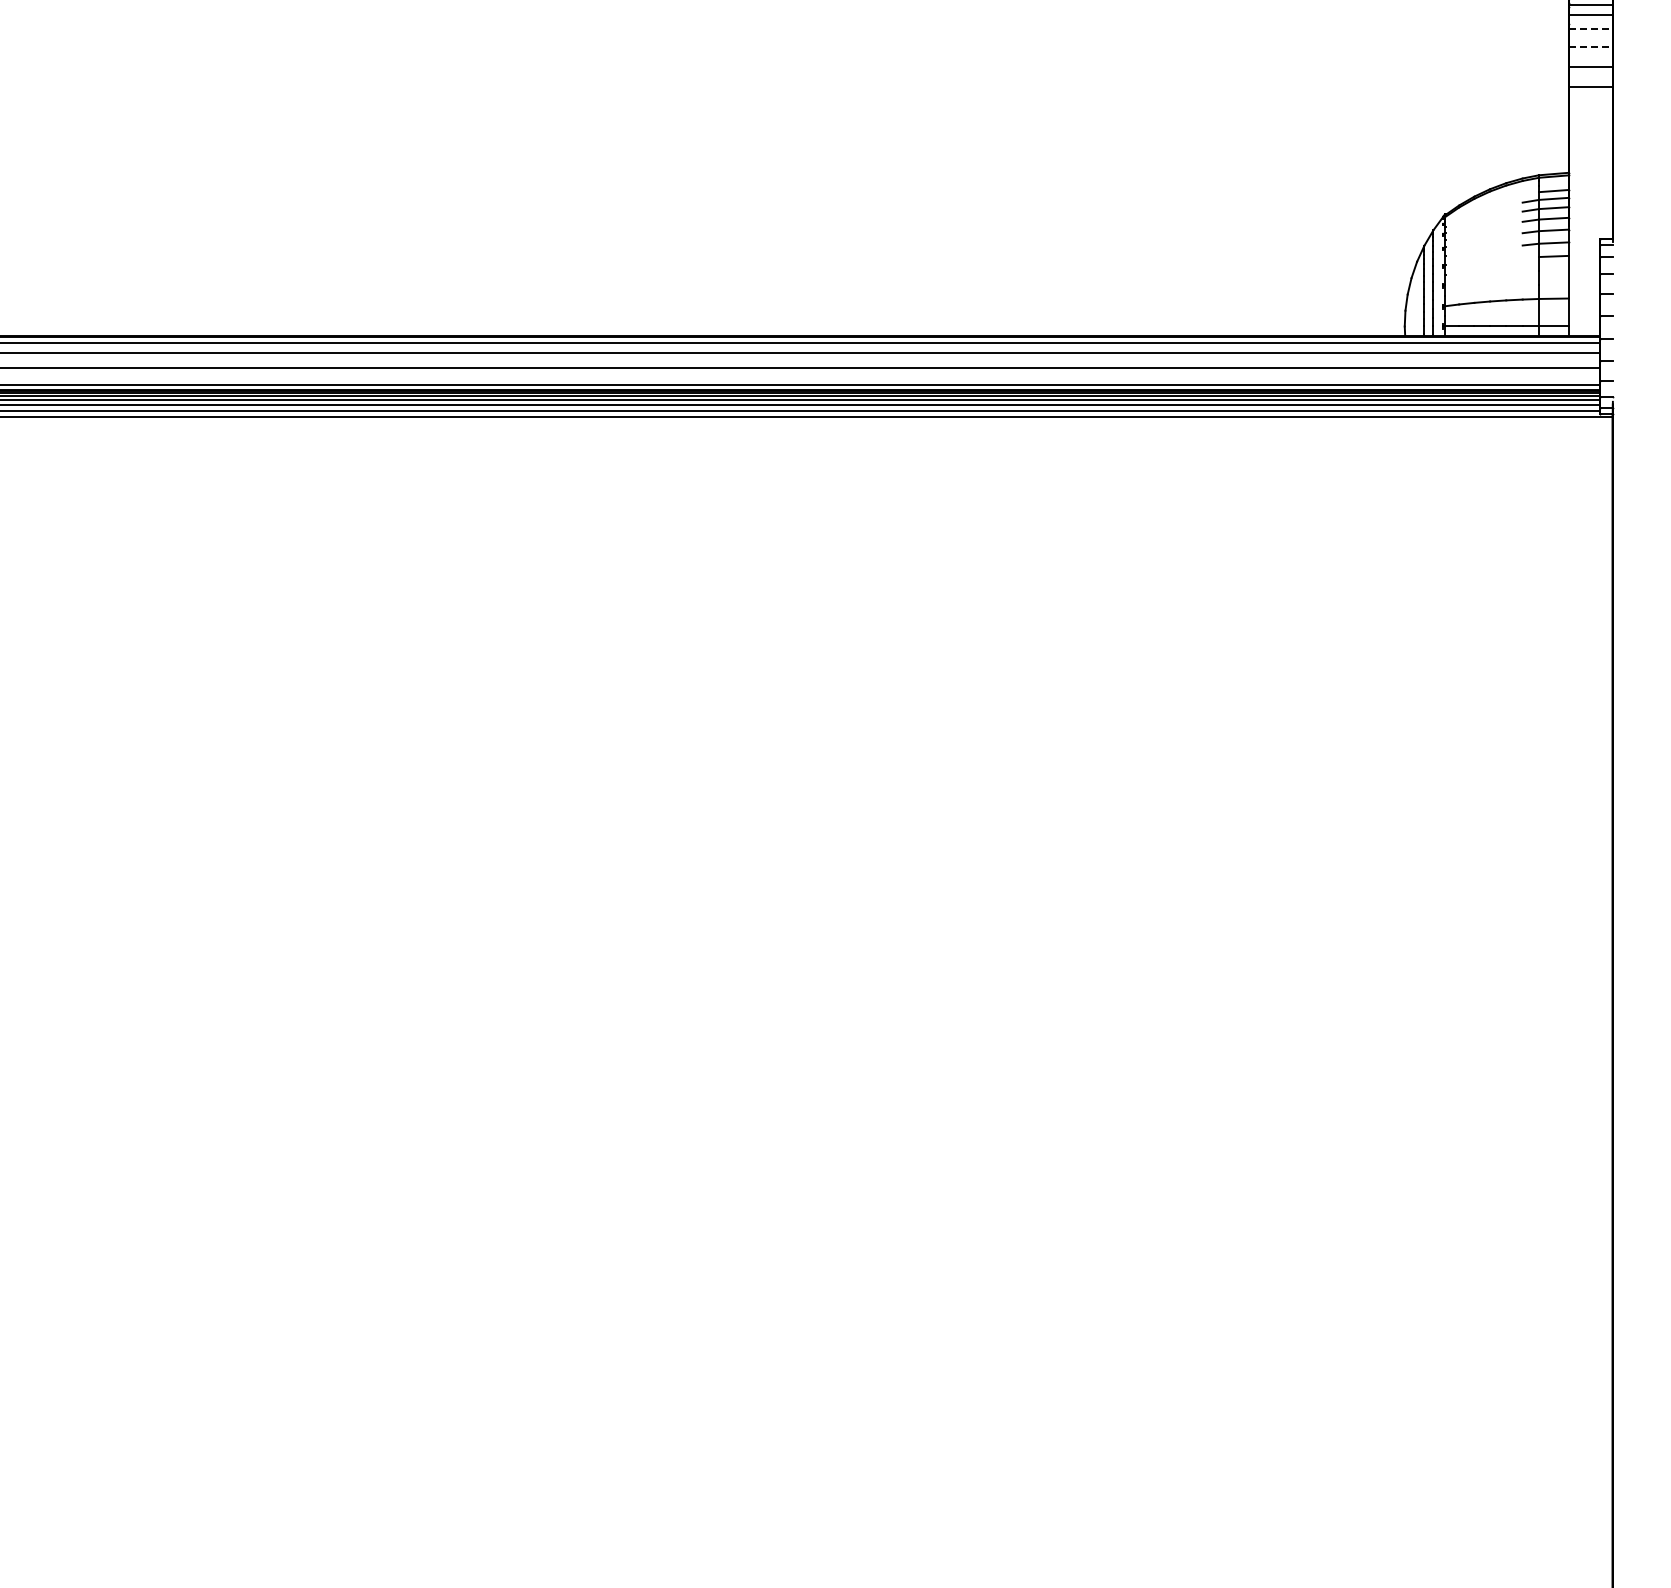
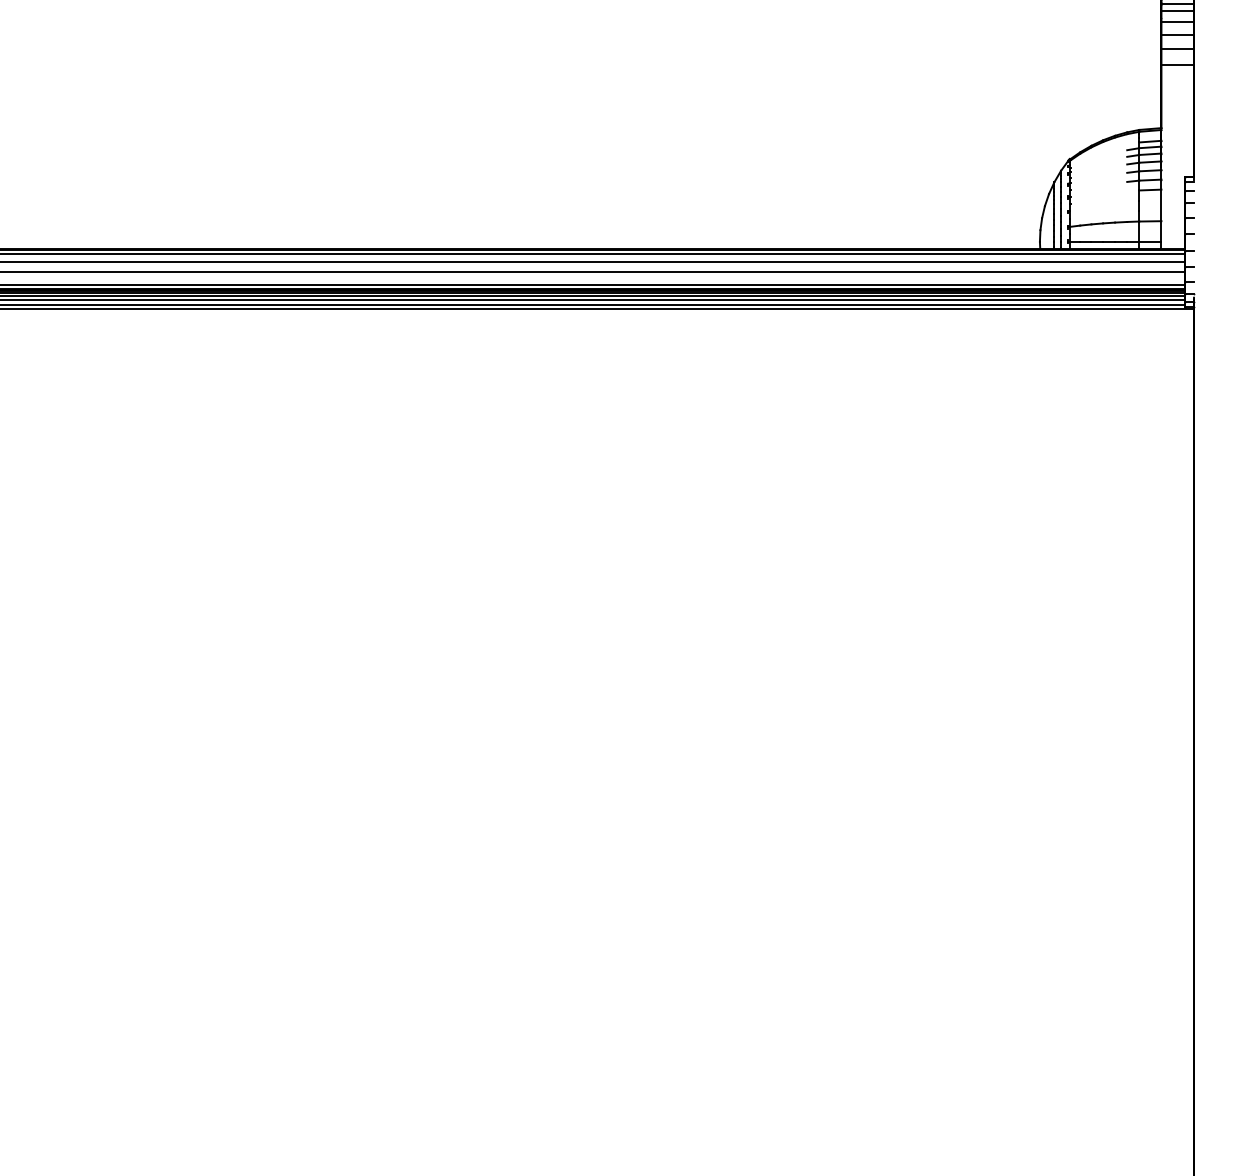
line: (1590, 29) -> (1177, 22), dashed -> solid
line: (1590, 46) -> (1177, 34), dashed -> solid

